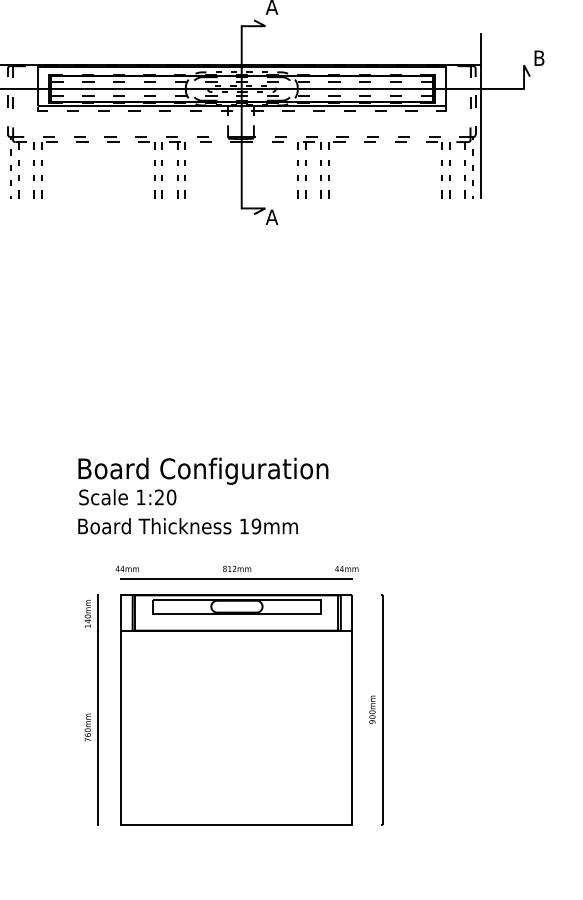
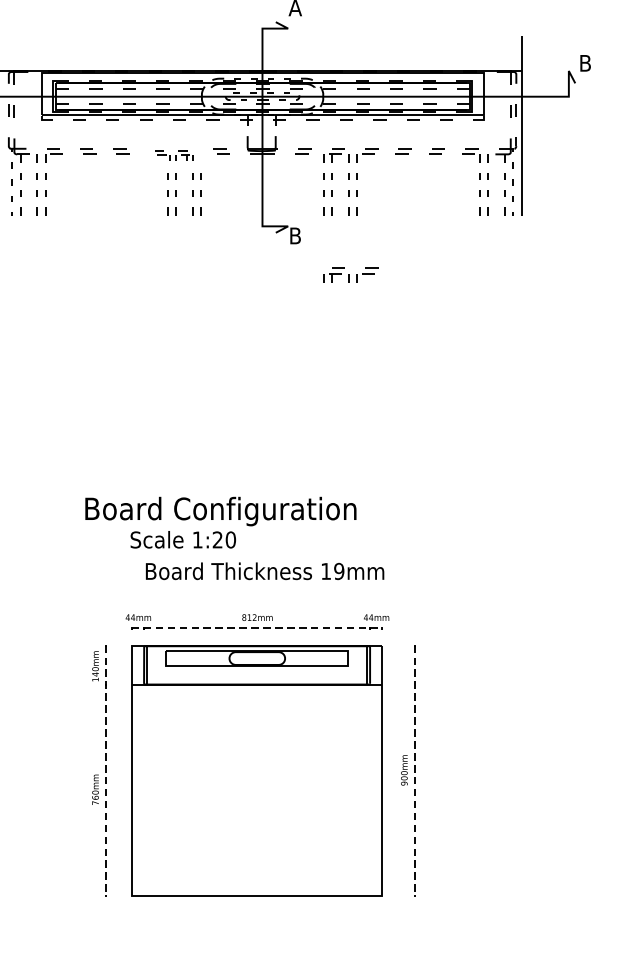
part: (160, 142) -> (174, 154), size x0.7
text: (271, 216) -> (294, 235), A -> B
part: (322, 252) -> (350, 274), added
text: (127, 497) -> (183, 540), moved
text: (187, 526) -> (264, 571), moved
line: (237, 578) -> (257, 627), solid -> dashed
line: (97, 709) -> (105, 770), solid -> dashed
line: (382, 710) -> (415, 771), solid -> dashed

